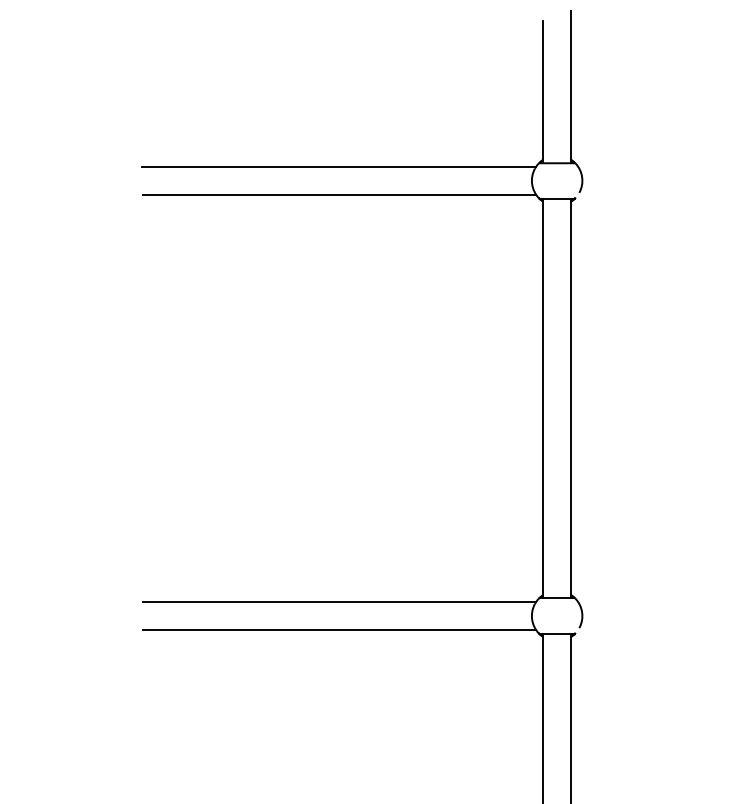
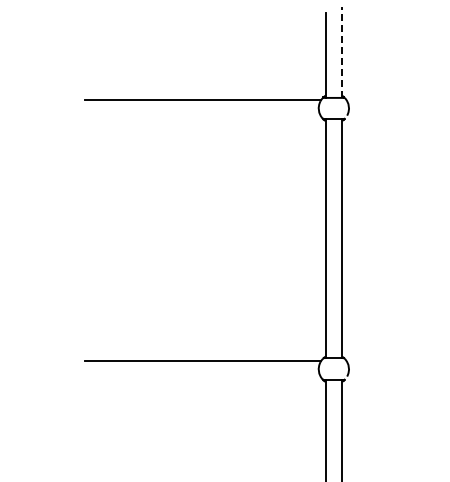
line: (571, 87) -> (342, 52), solid -> dashed
line: (339, 194) -> (203, 116), removed
line: (339, 629) -> (203, 377), removed

